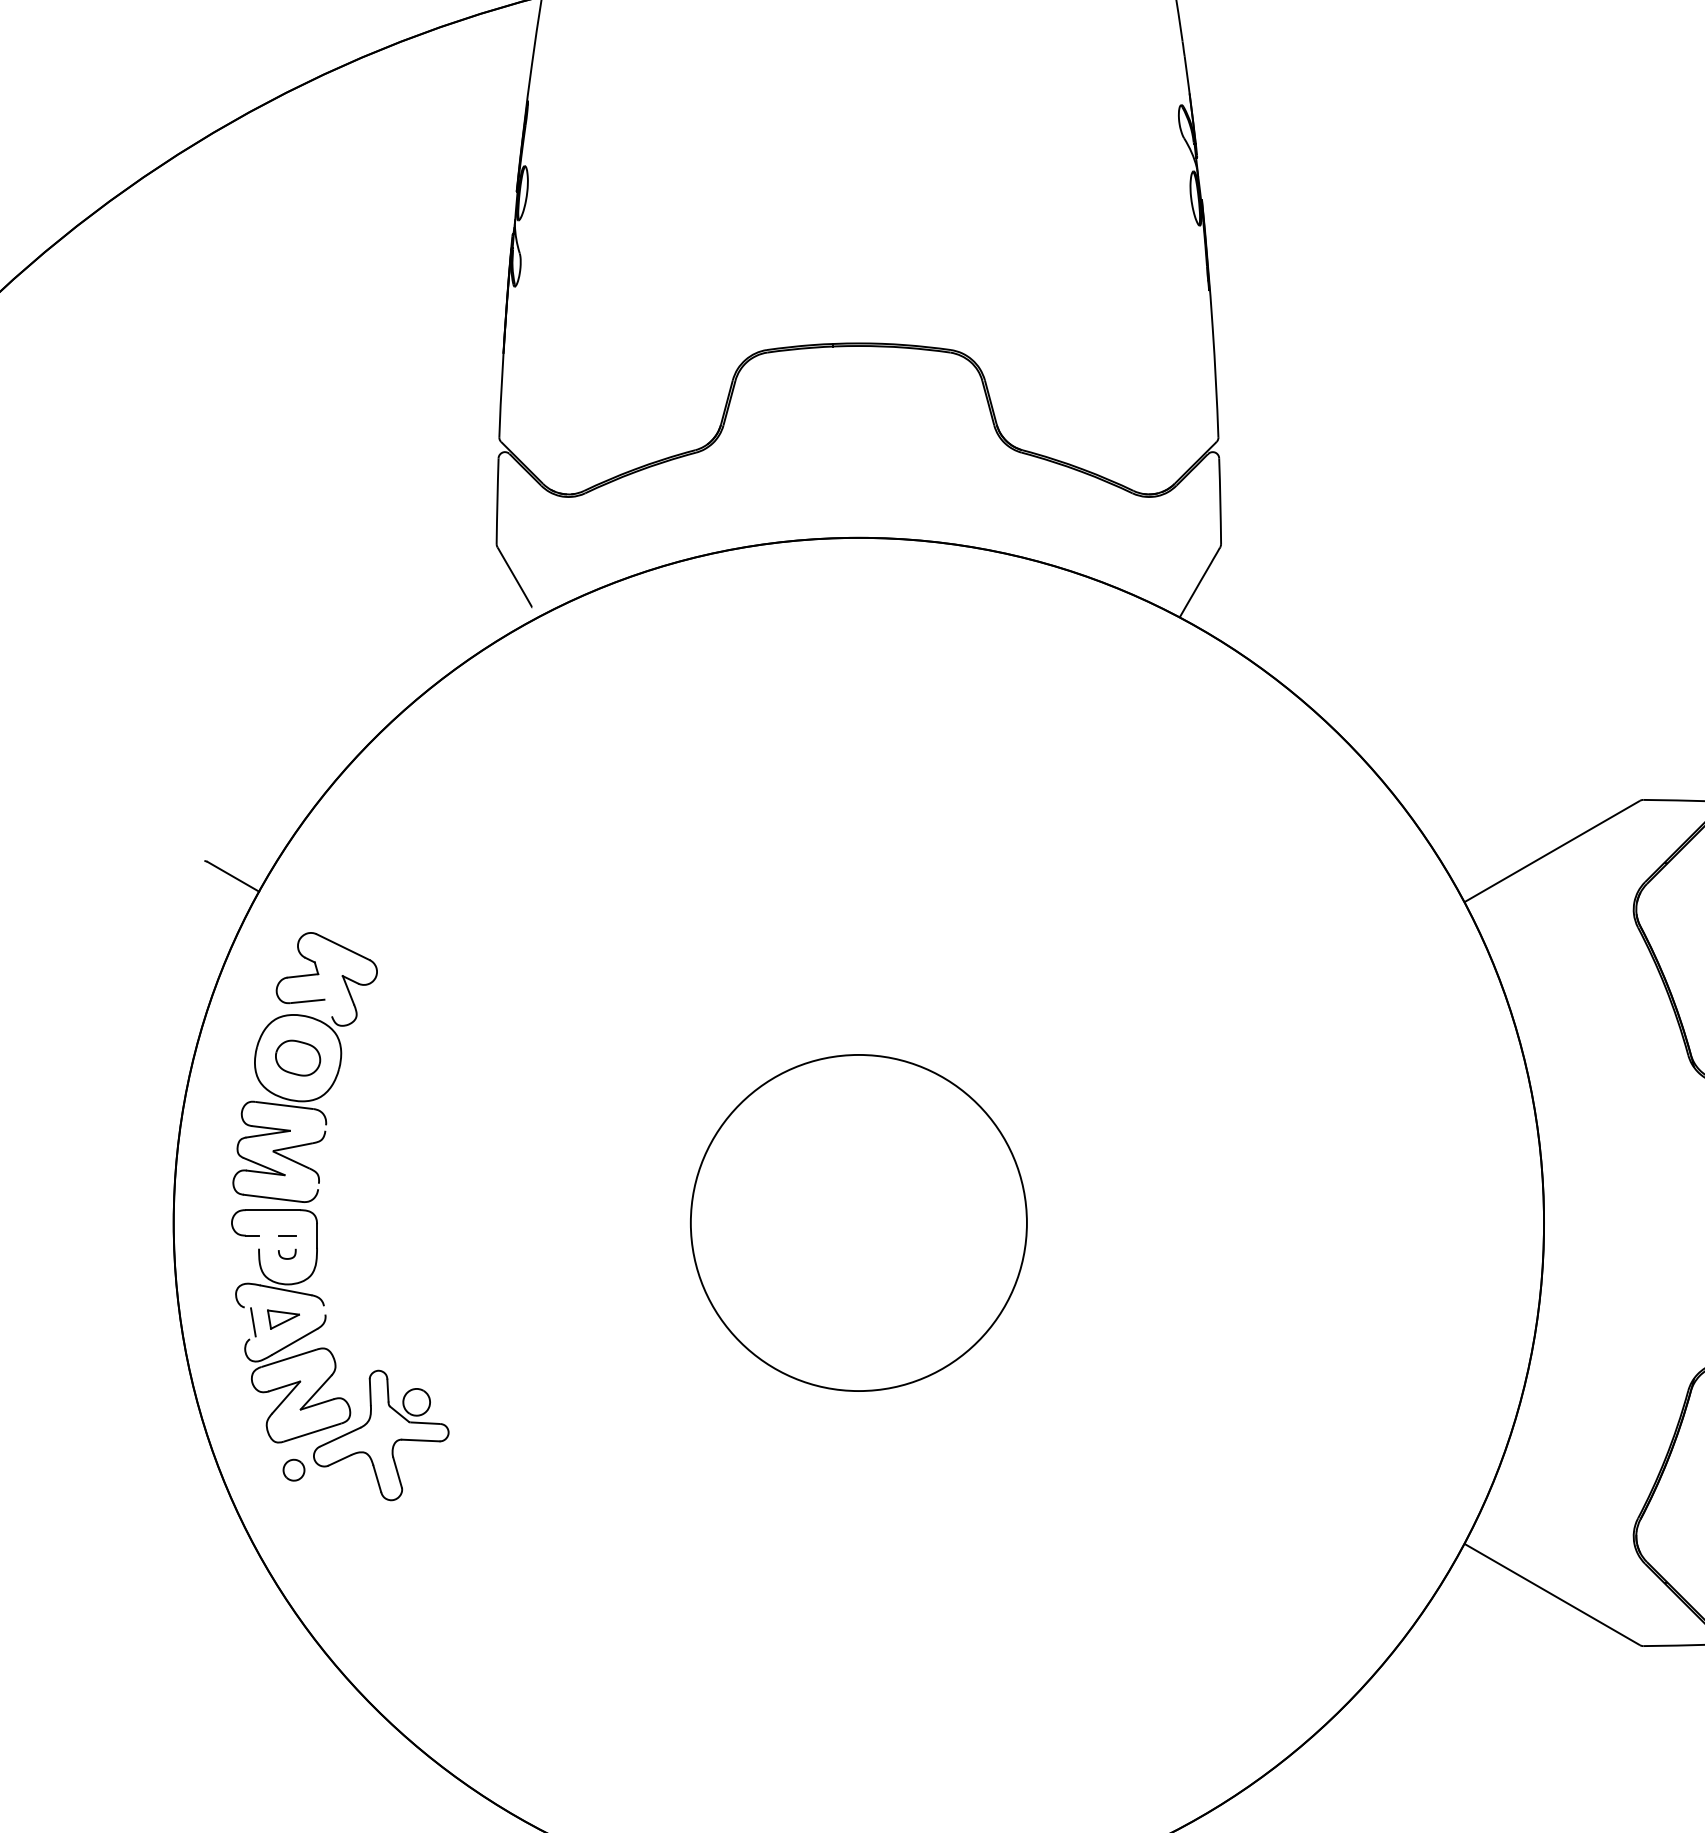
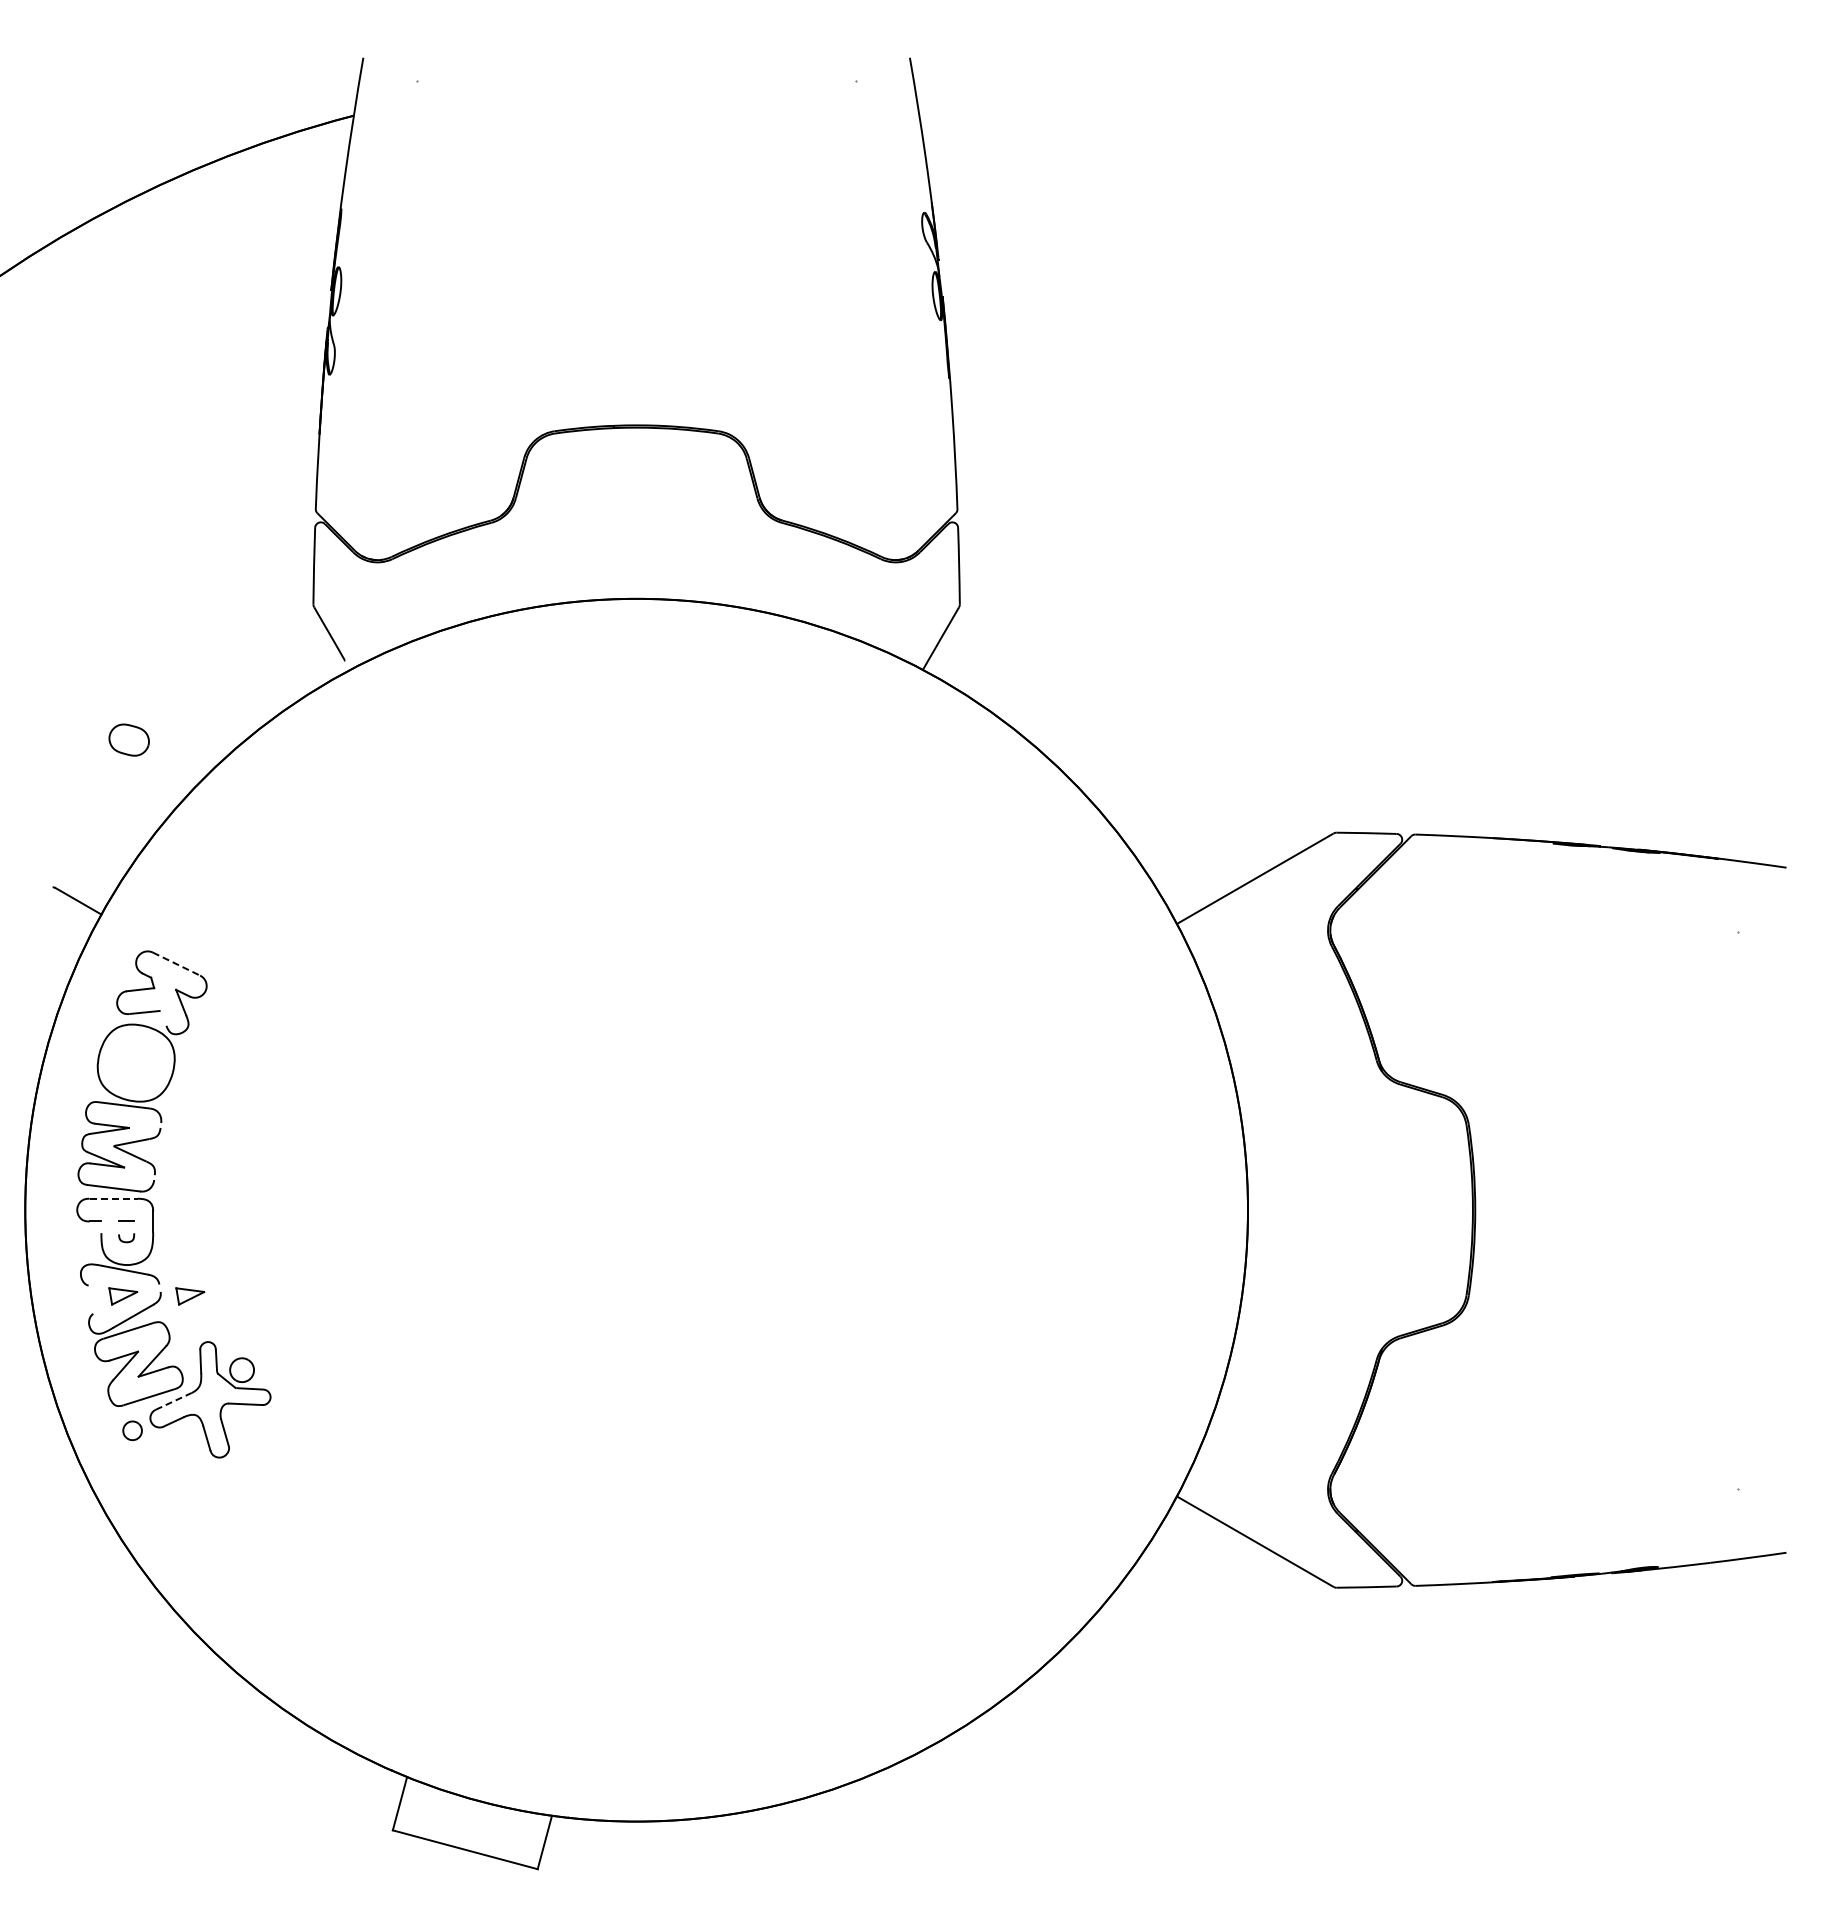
line: (343, 947) -> (176, 964), solid -> dashed
part: (297, 1057) -> (128, 739), moved
line: (273, 1209) -> (114, 1198), solid -> dashed
circle: (858, 1223) -> (636, 1210), removed
part: (358, 1319) -> (190, 1296), added
line: (253, 1321) -> (96, 1298), removed
line: (339, 1437) -> (173, 1401), solid -> dashed

